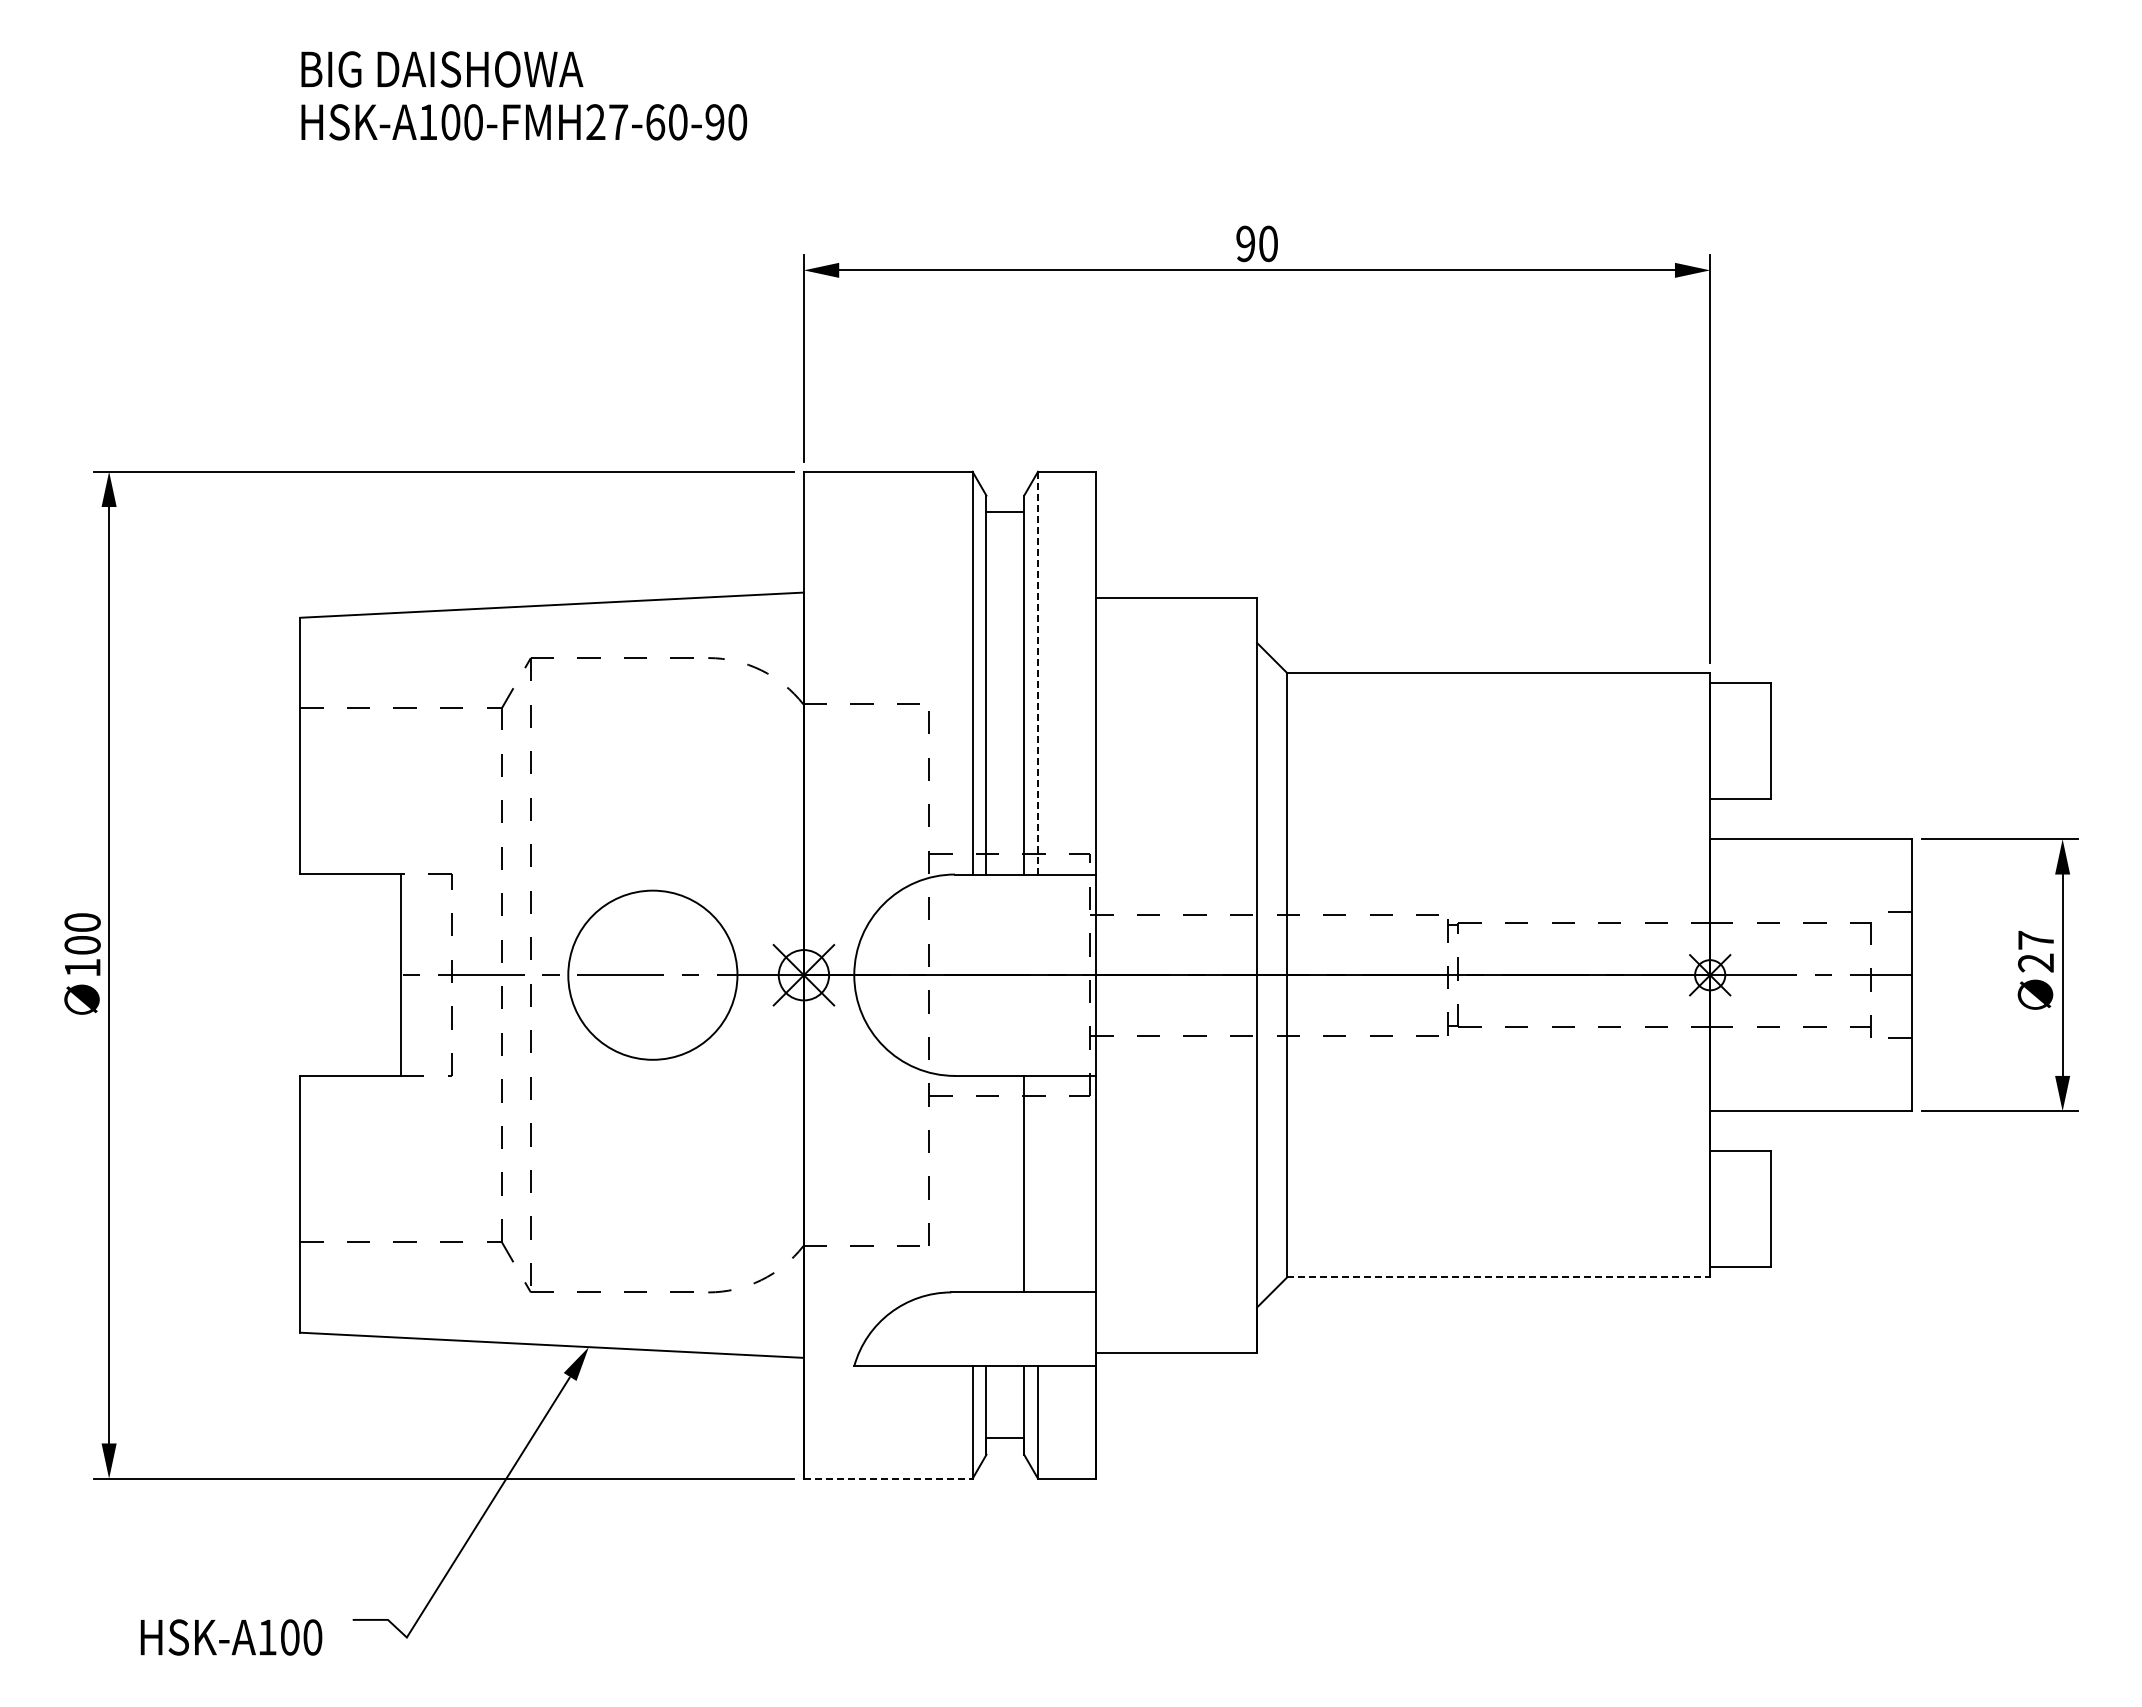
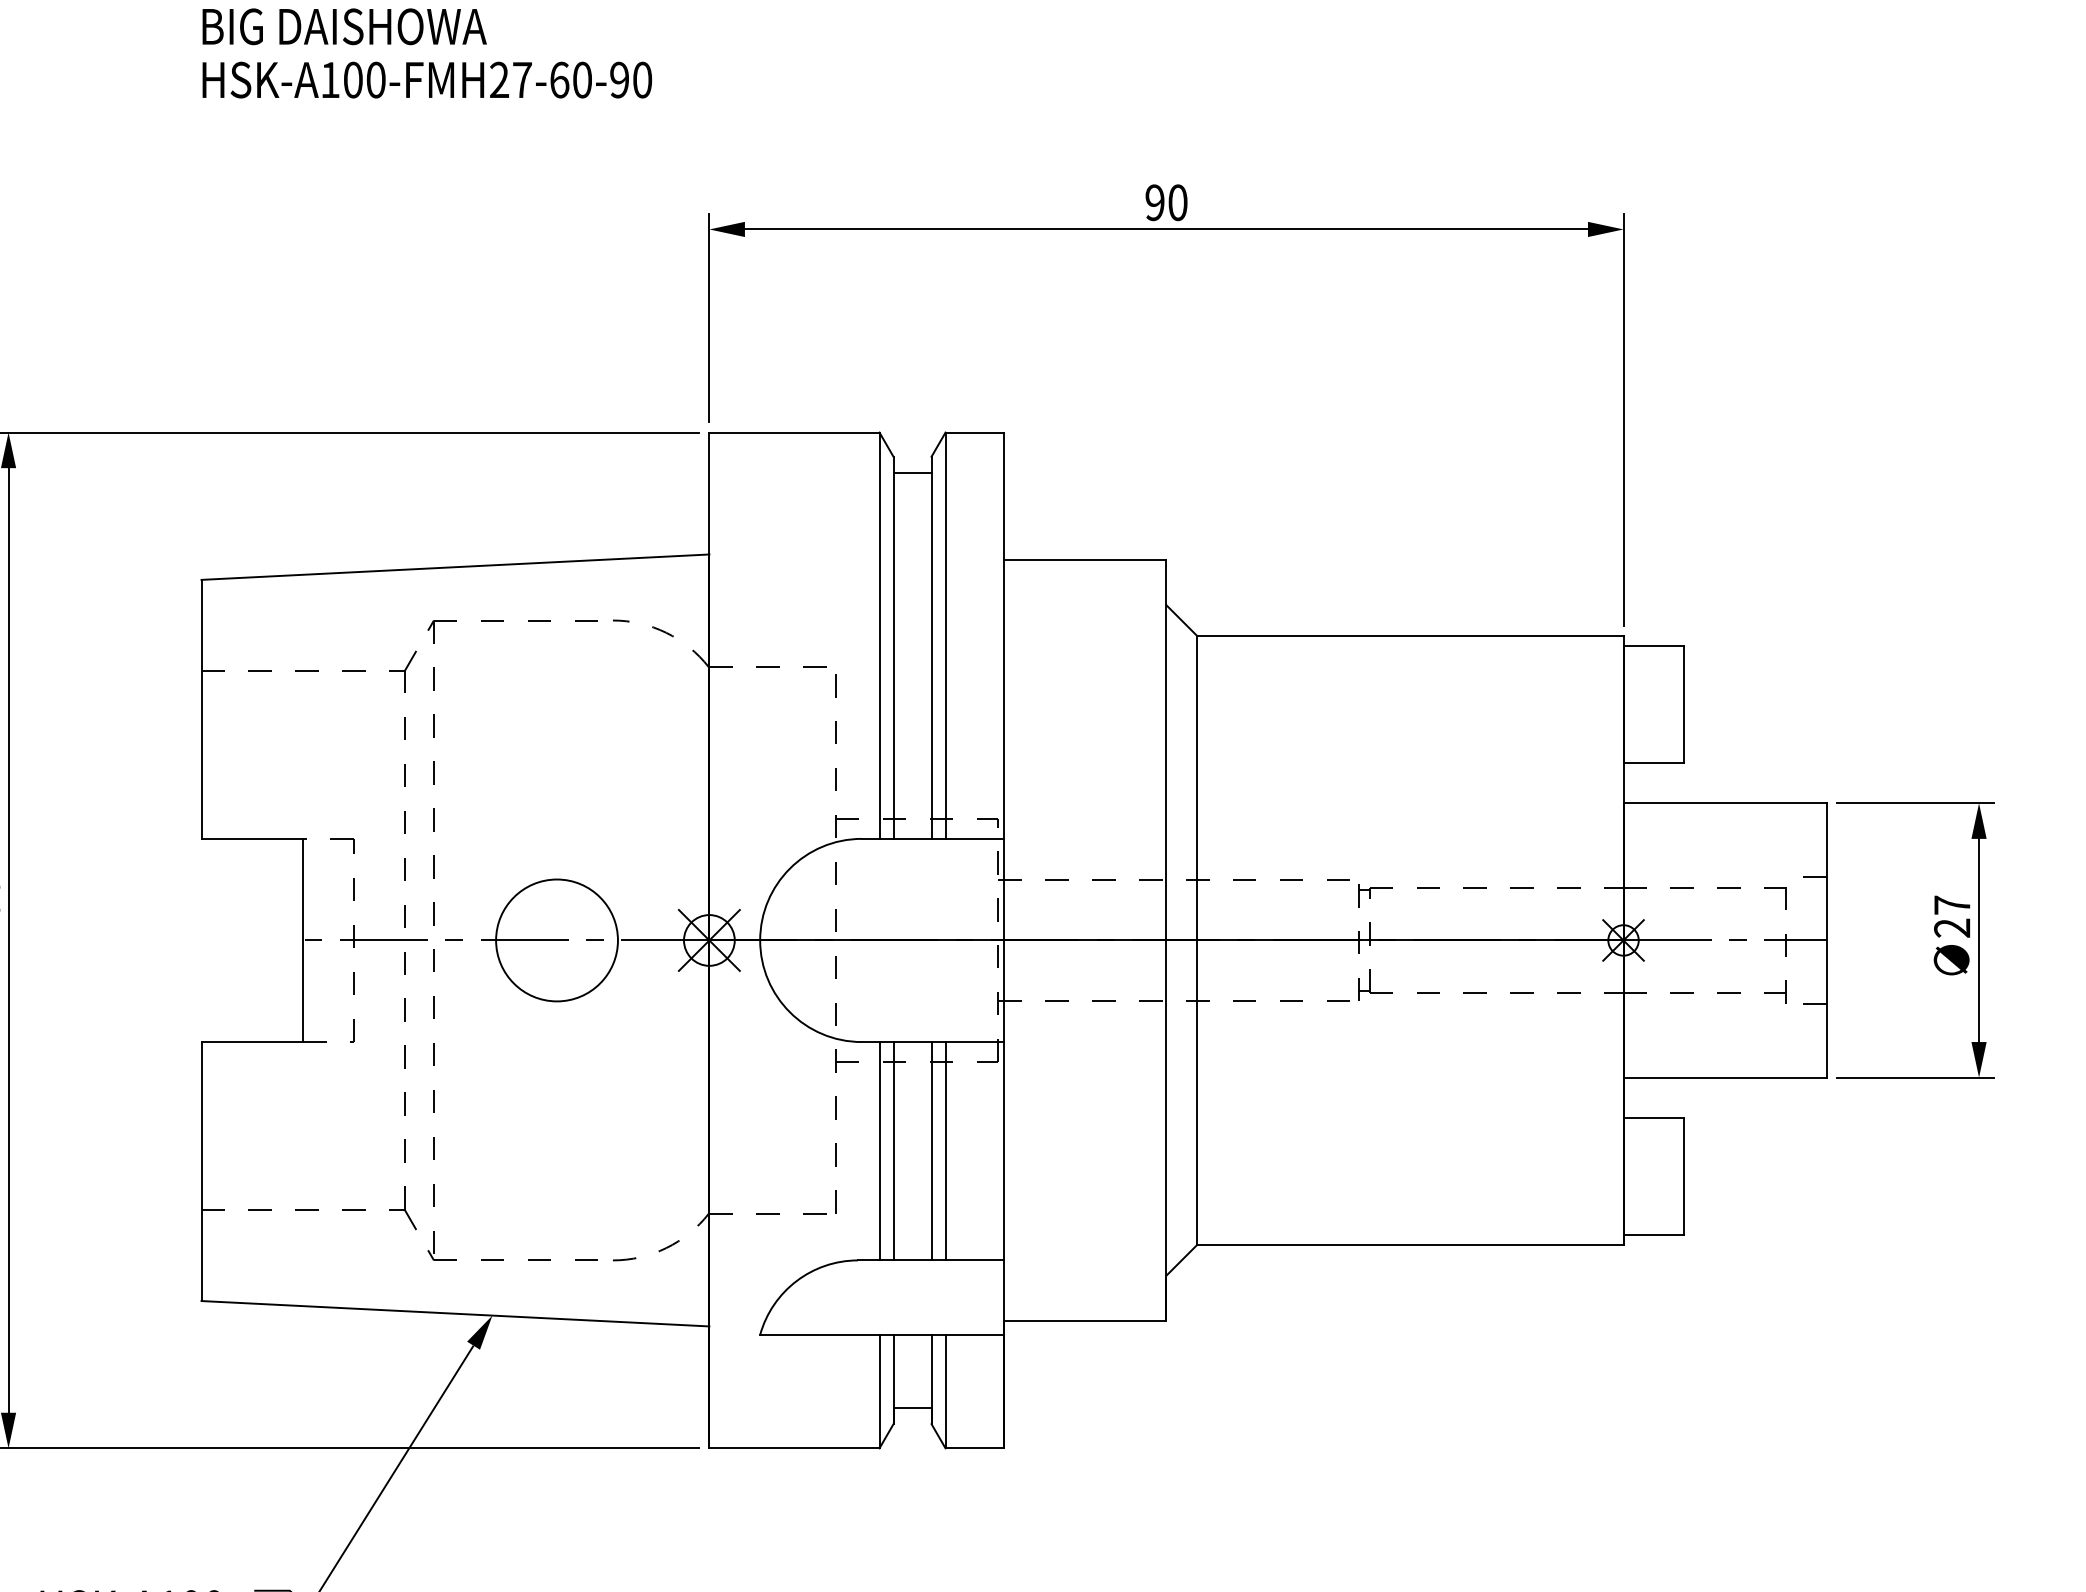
line: (1038, 672) -> (946, 635), dashed -> solid
circle: (652, 974) -> (556, 939), size x0.71
line: (972, 1183) -> (879, 1150), added
line: (986, 1183) -> (893, 1150), added
line: (1038, 1183) -> (946, 1150), added
line: (1499, 1277) -> (1411, 1245), dashed -> solid
line: (888, 1478) -> (794, 1448), dashed -> solid

